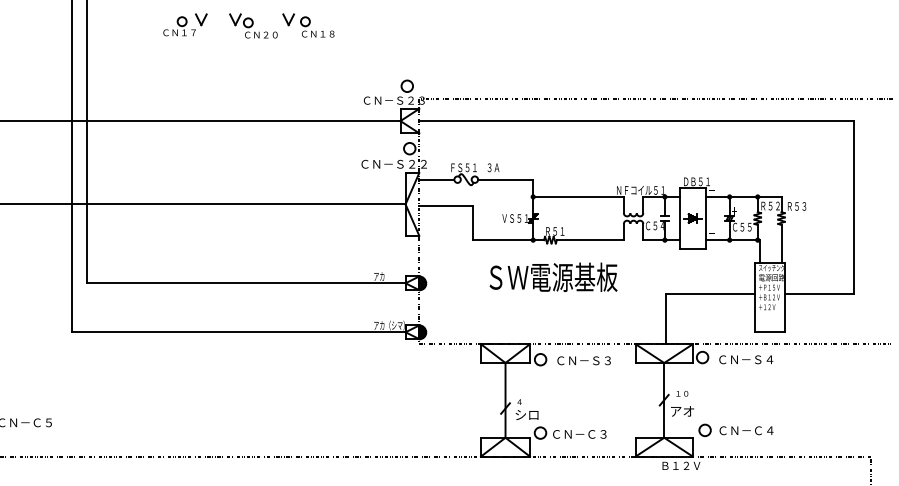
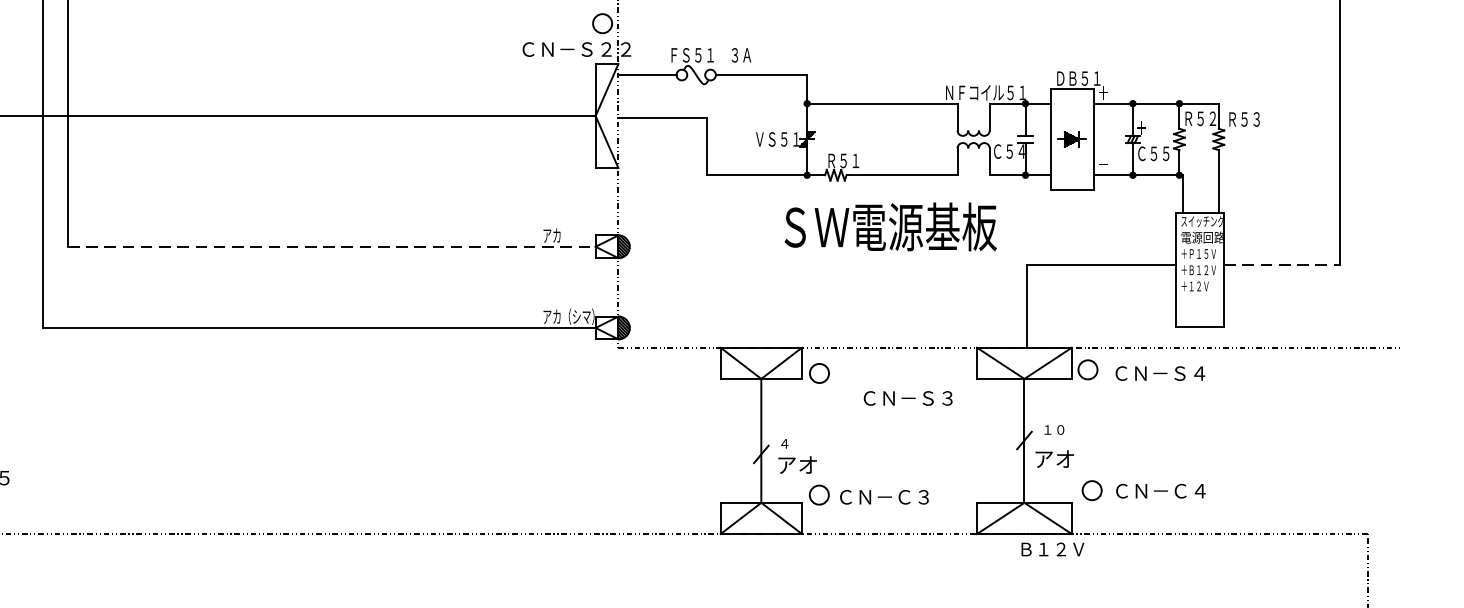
text: (553, 276) -> (890, 225), moved
line: (246, 283) -> (331, 247), solid -> dashed
line: (819, 294) -> (1281, 265), solid -> dashed
text: (583, 360) -> (907, 397), moved
text: (526, 414) -> (796, 464), シロ -> アオ

